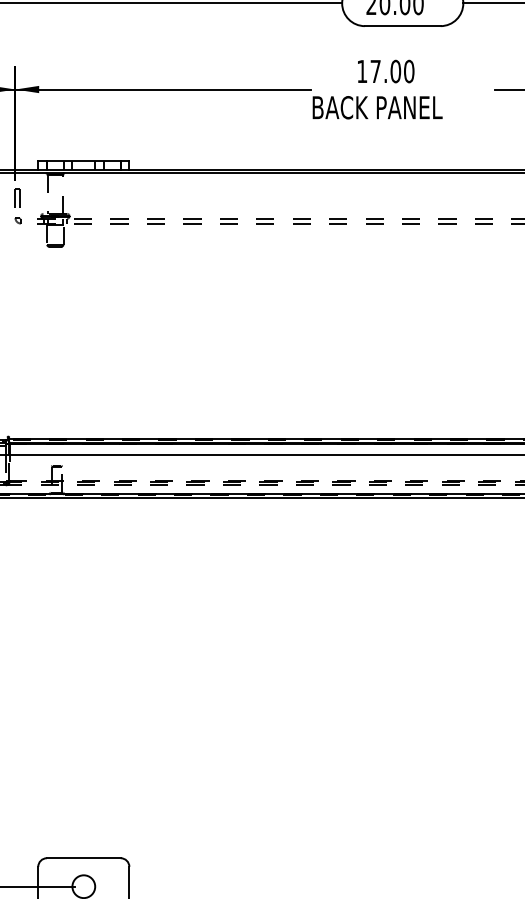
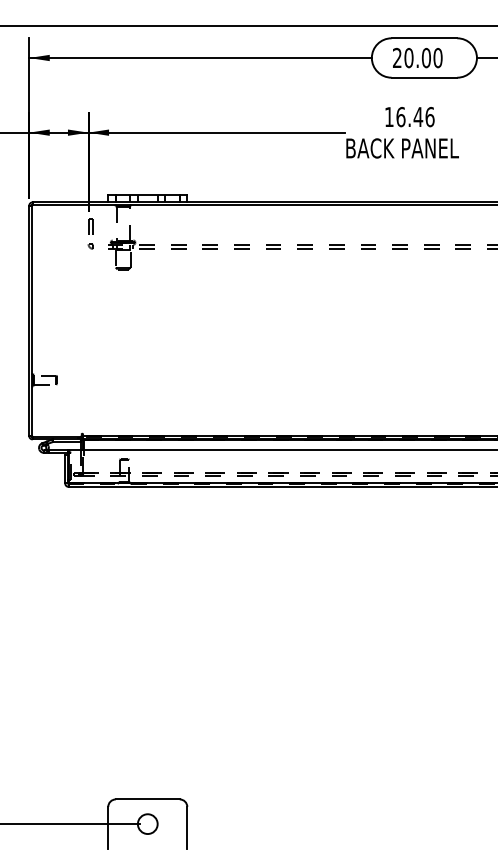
text: (392, 70) -> (415, 116), 17.00 -> 16.46

